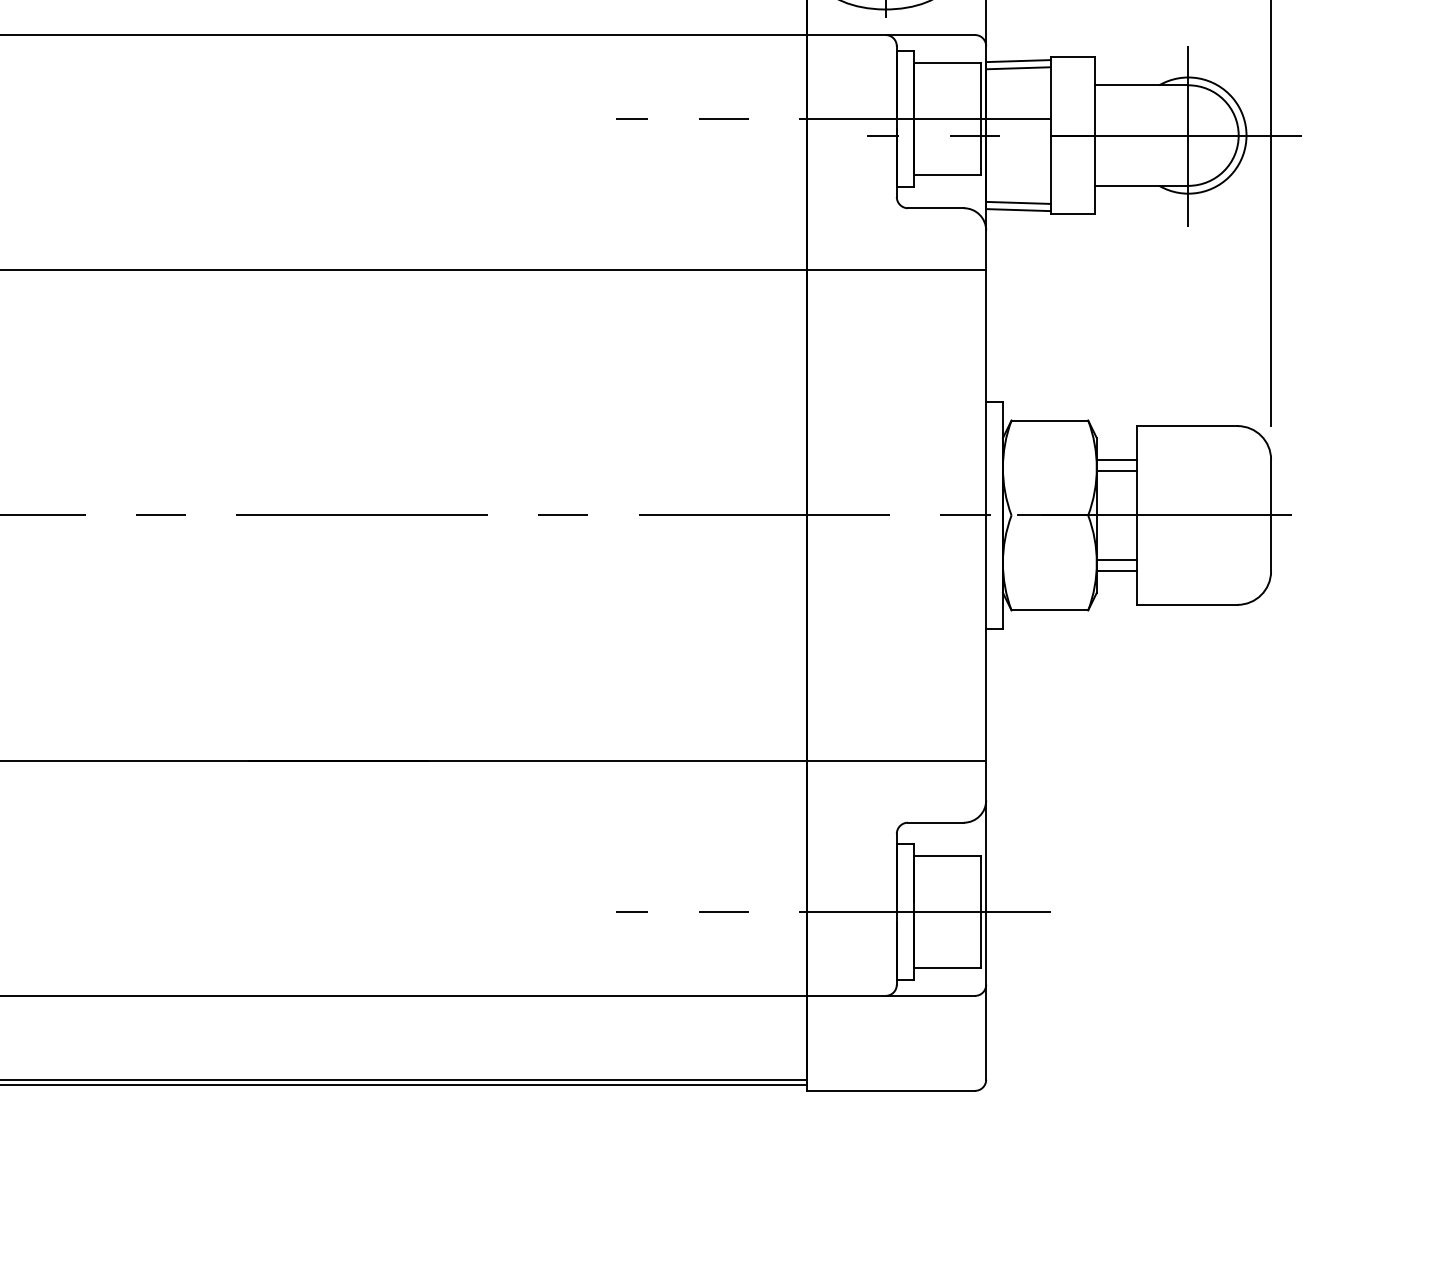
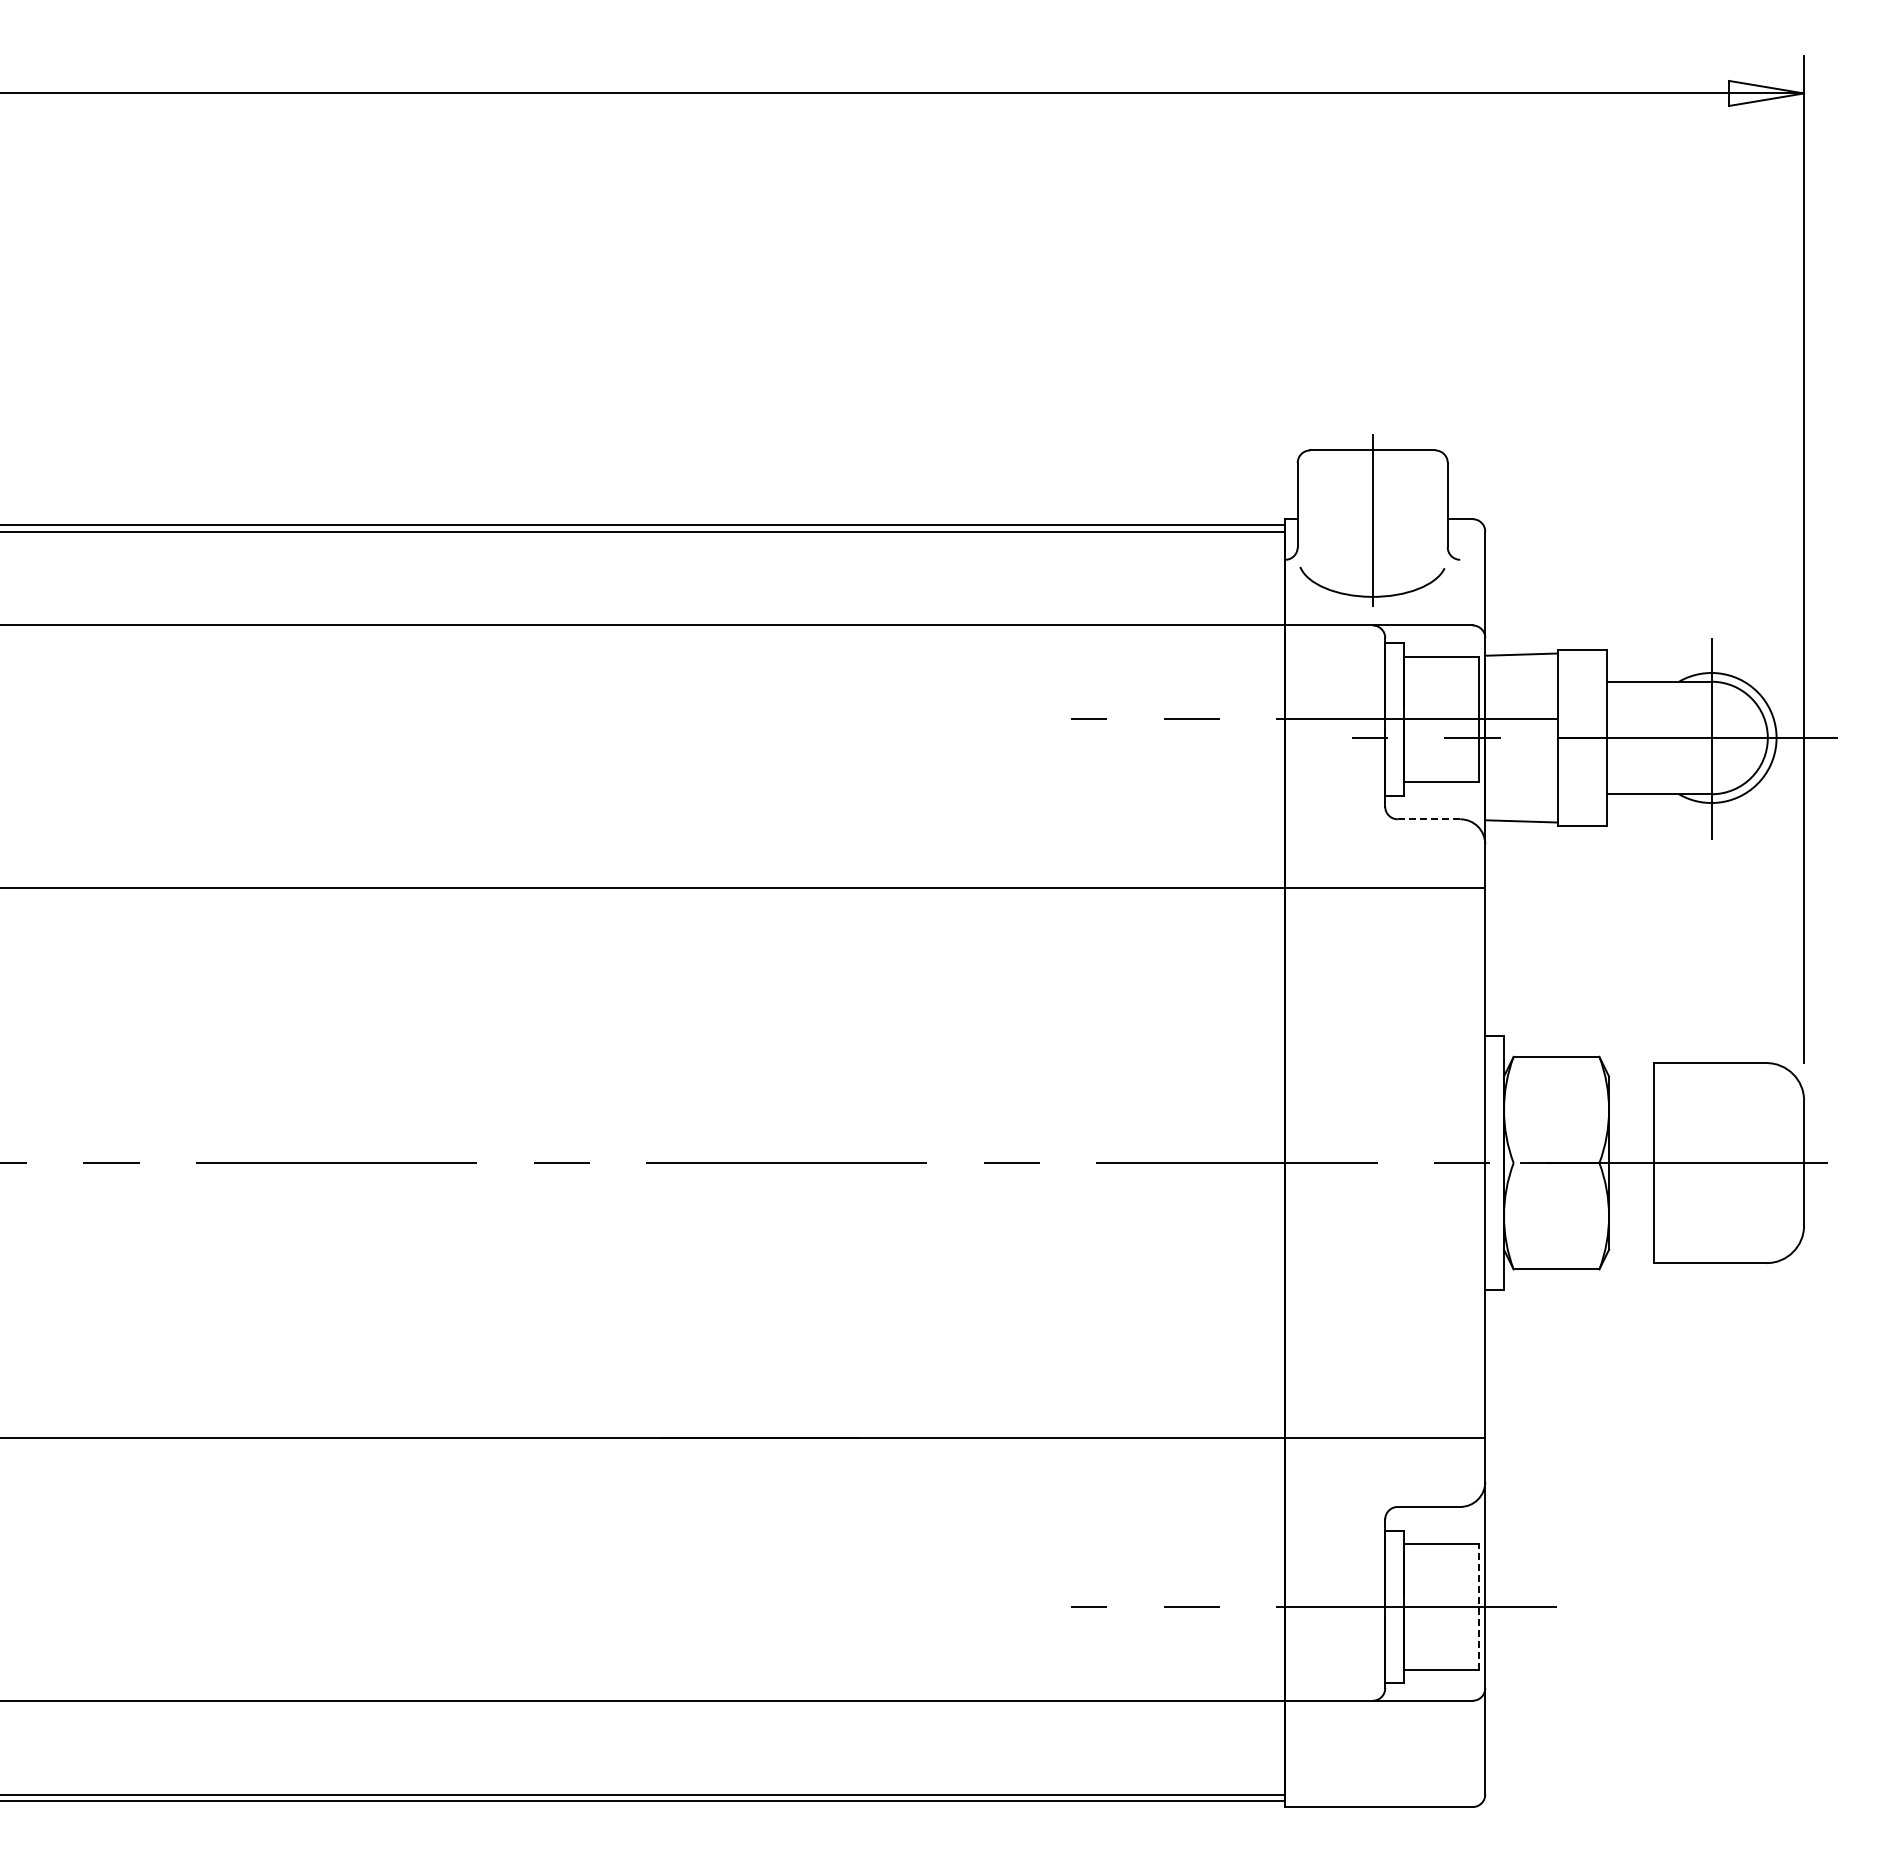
line: (1018, 68) -> (1521, 662), removed
line: (1018, 203) -> (1521, 813), removed
line: (935, 208) -> (1428, 819), solid -> dashed
line: (1116, 459) -> (1631, 1100), removed
line: (1116, 471) -> (1631, 1113), removed
line: (1116, 560) -> (1631, 1213), removed
line: (1116, 571) -> (1631, 1225), removed
line: (981, 911) -> (1479, 1606), solid -> dashed

